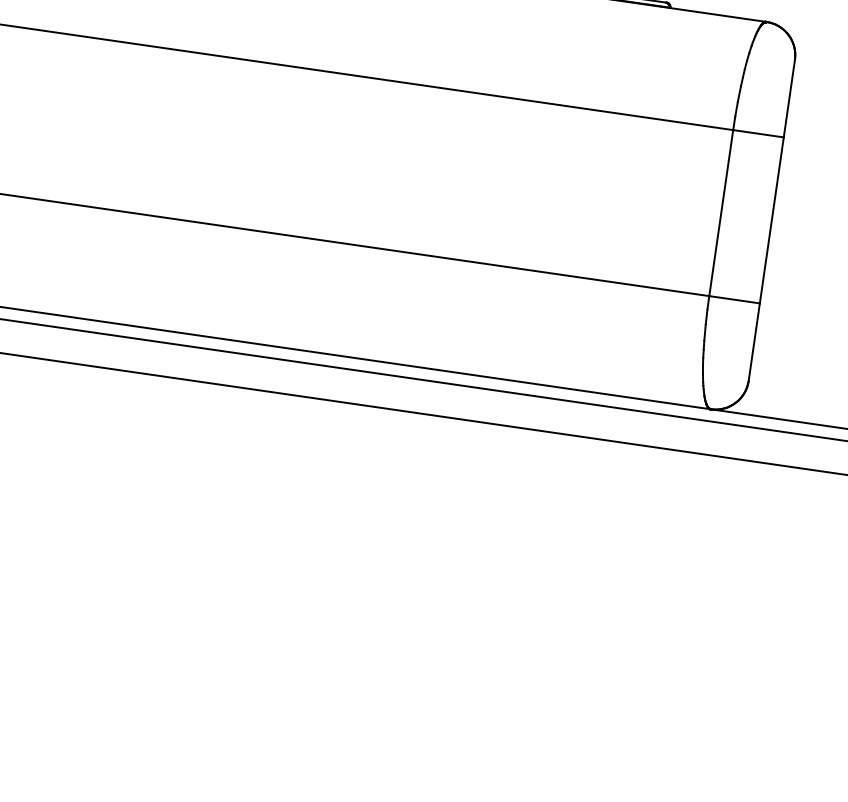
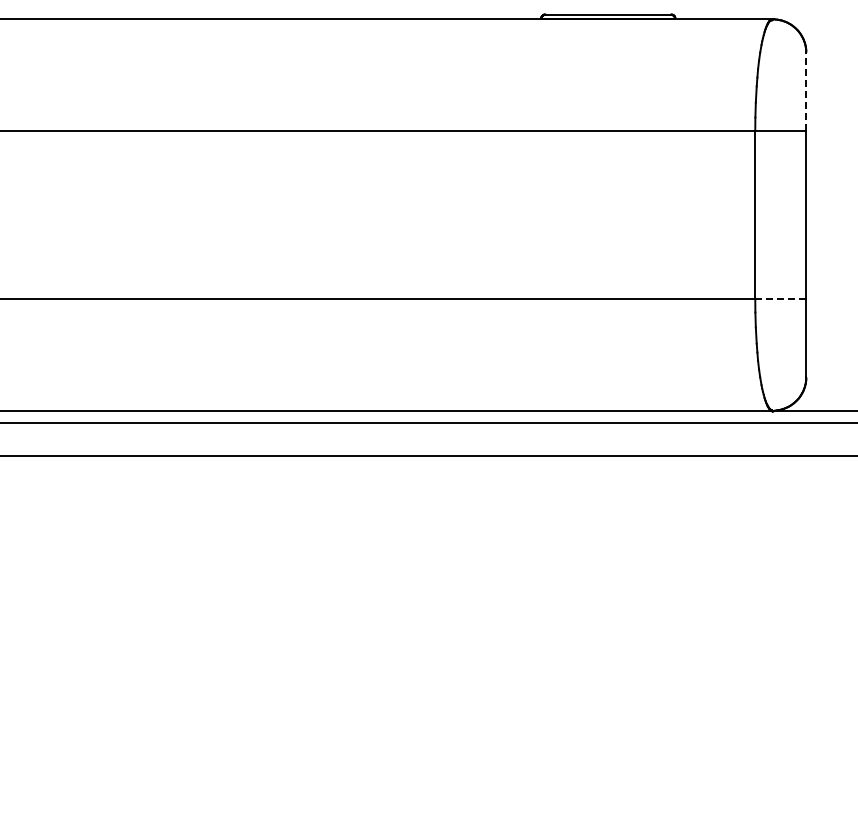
line: (789, 98) -> (806, 91), solid -> dashed
line: (734, 299) -> (780, 298), solid -> dashed

